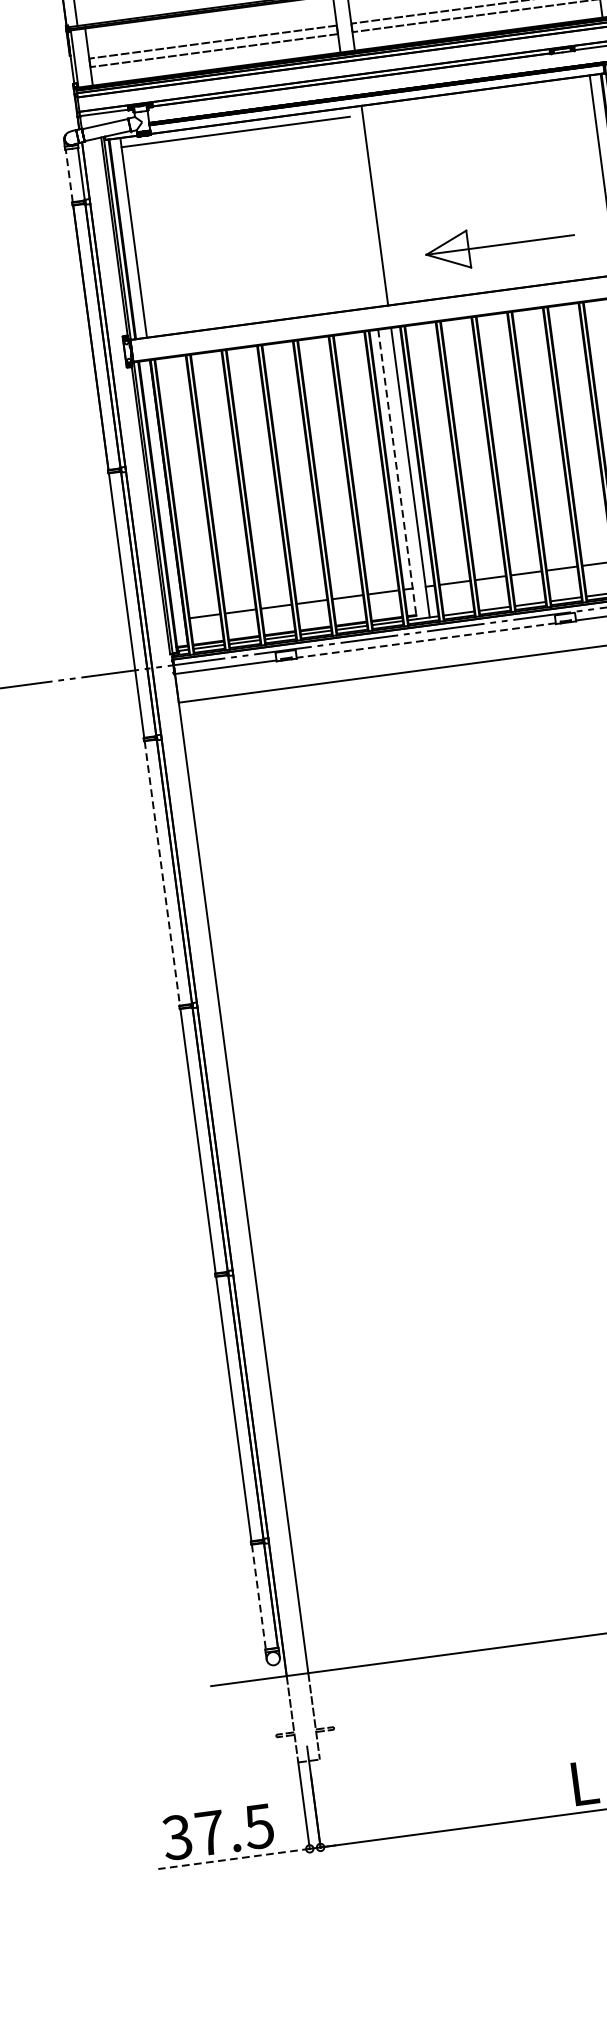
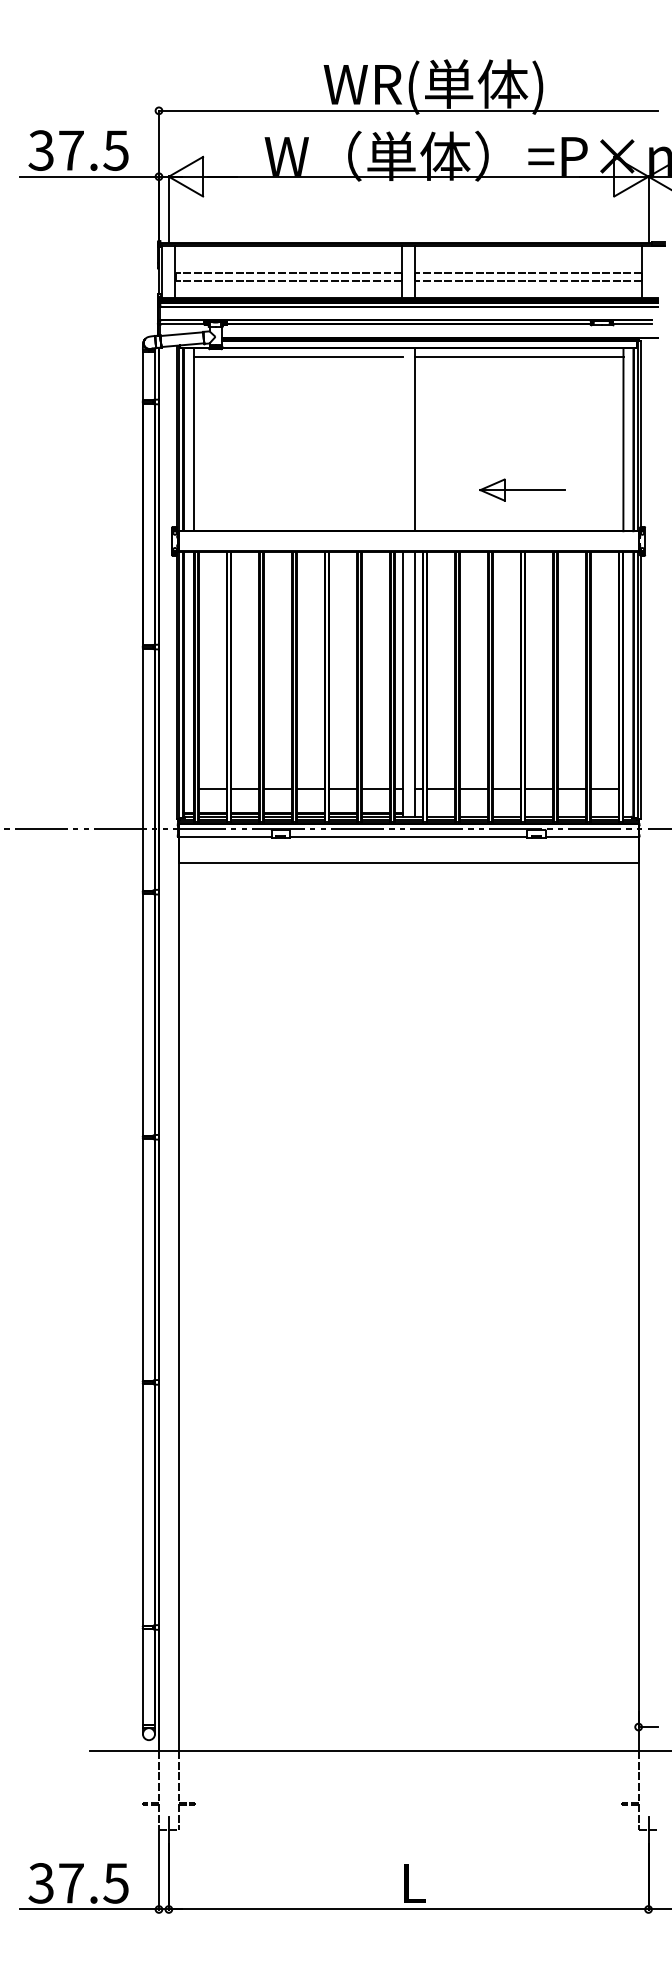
line: (476, 99) -> (518, 356), added
line: (69, 174) -> (143, 375), dashed -> solid
part: (499, 244) -> (522, 489), size x0.62
line: (397, 474) -> (402, 684), dashed -> solid
line: (426, 640) -> (408, 836), dashed -> solid
line: (162, 873) -> (143, 1014), dashed -> solid
line: (259, 1597) -> (143, 1677), dashed -> solid
line: (233, 1859) -> (89, 1909), dashed -> solid

